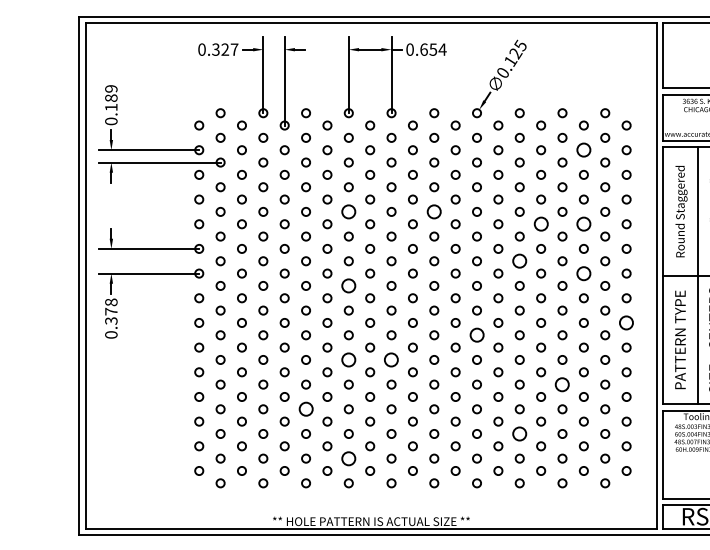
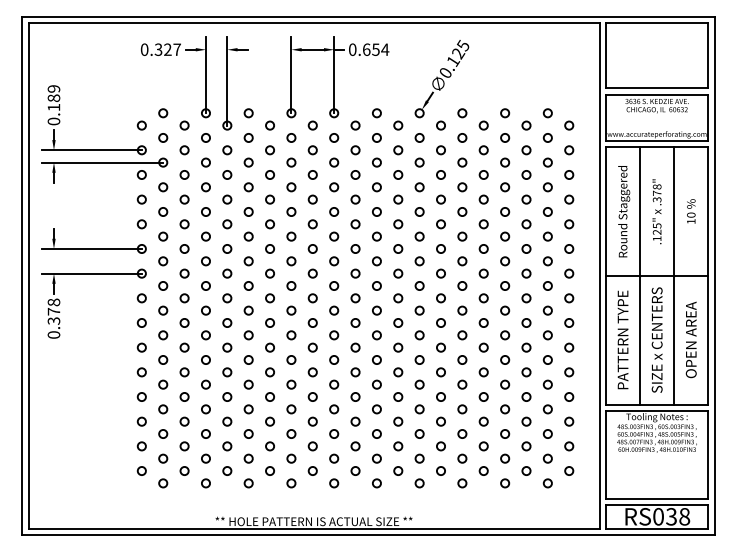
circle: (583, 150) -> (526, 150), size x0.62
circle: (348, 211) -> (291, 211), size x0.62
circle: (433, 211) -> (376, 211), size x0.62
circle: (540, 224) -> (483, 224), size x0.62
circle: (583, 224) -> (526, 224), size x0.62
circle: (519, 261) -> (462, 261), size x0.62
circle: (583, 273) -> (526, 273), size x0.62
circle: (348, 285) -> (291, 285), size x0.62
circle: (626, 322) -> (569, 322), size x0.62
circle: (476, 335) -> (419, 335), size x0.62
circle: (348, 359) -> (291, 359), size x0.62
circle: (391, 359) -> (334, 359), size x0.62
circle: (562, 384) -> (505, 384), size x0.62
circle: (305, 409) -> (248, 409), size x0.62
circle: (519, 433) -> (462, 433), size x0.62
circle: (348, 458) -> (291, 458), size x0.62

